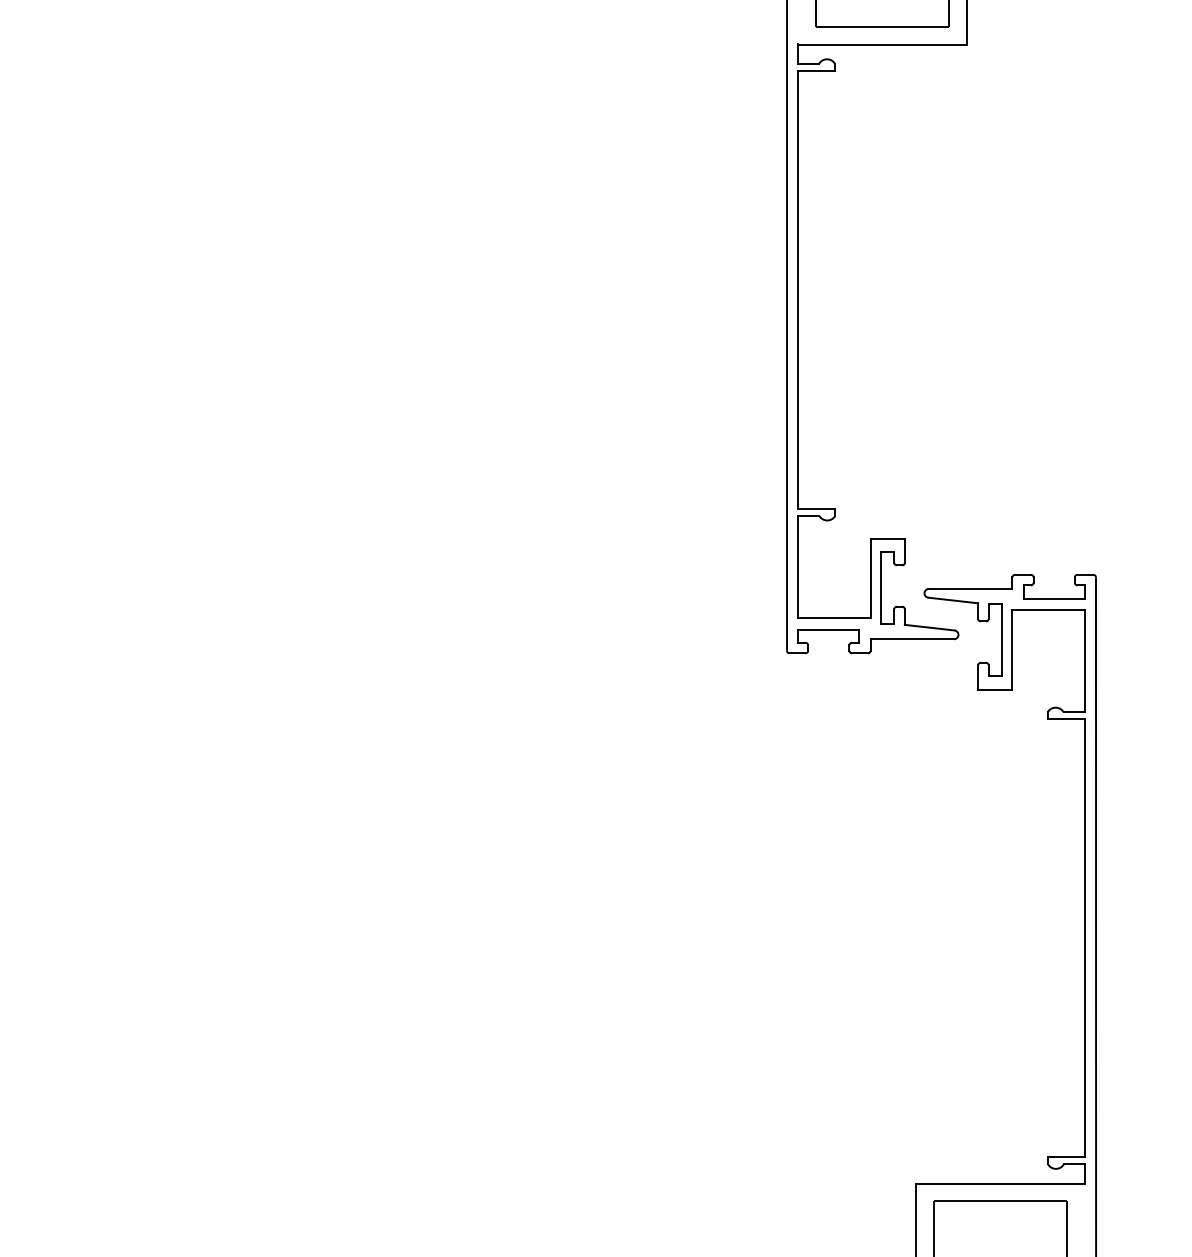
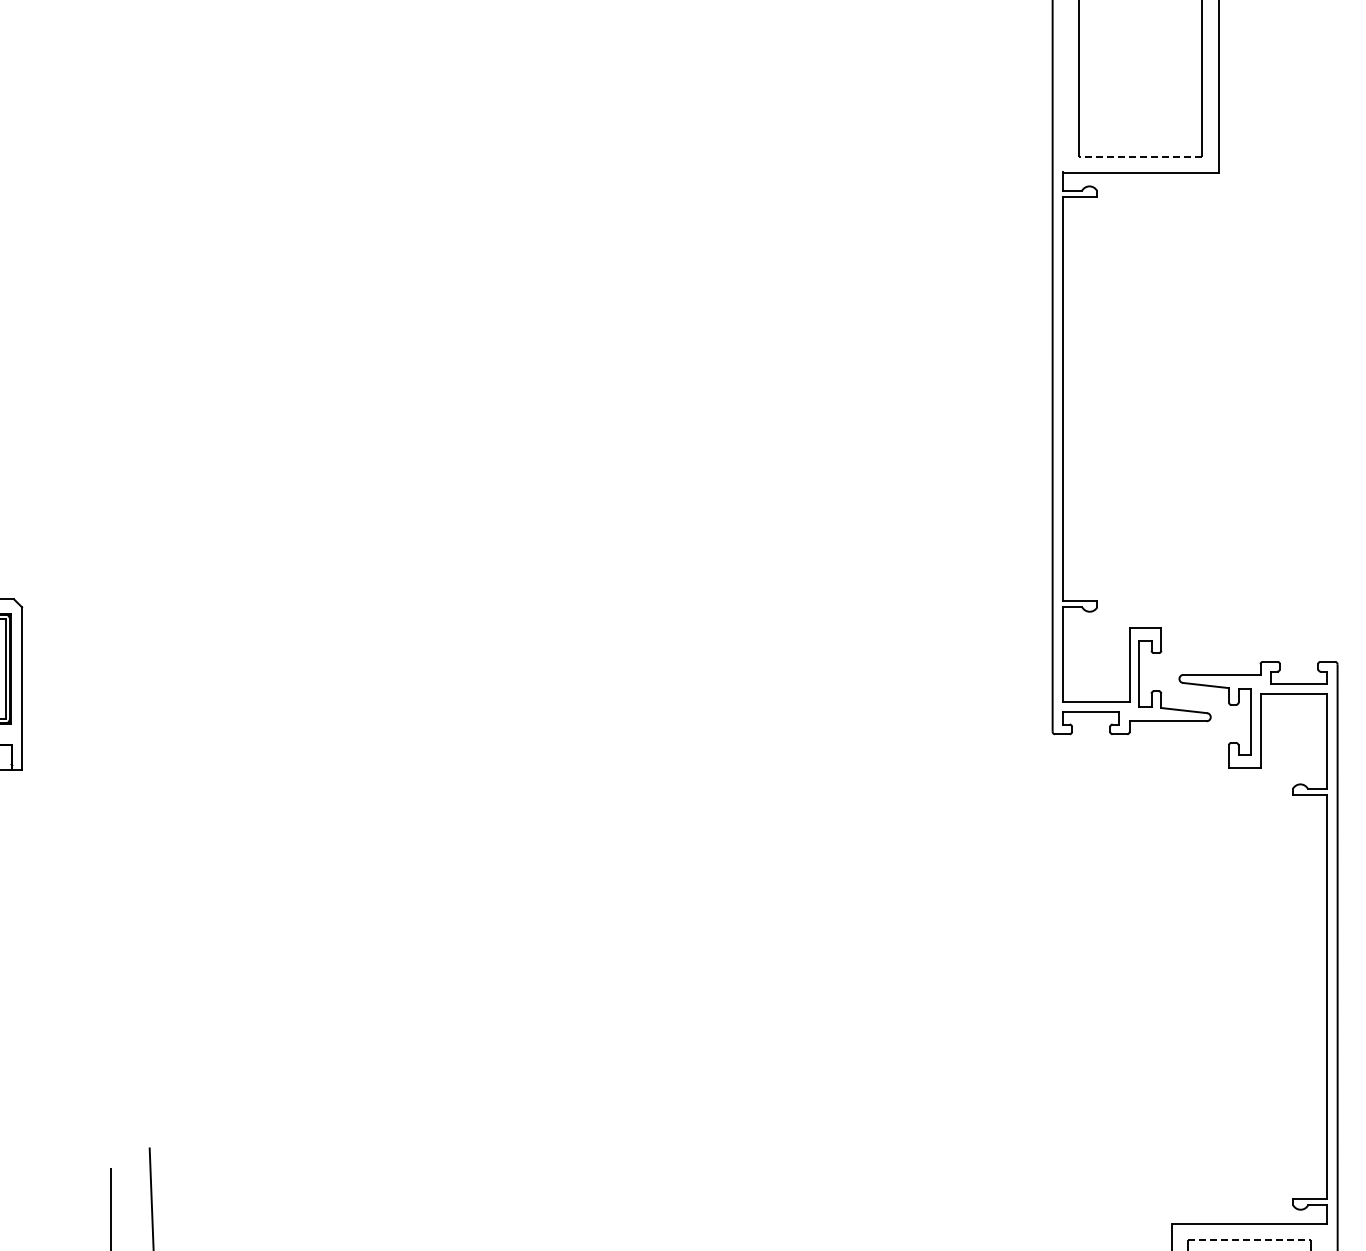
line: (882, 26) -> (1140, 156), solid -> dashed
line: (1000, 1201) -> (1249, 1239), solid -> dashed

